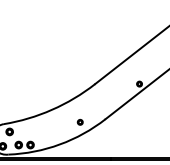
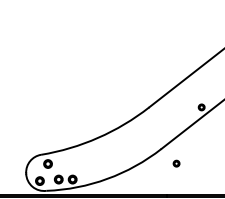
part: (80, 122) -> (176, 163), moved

